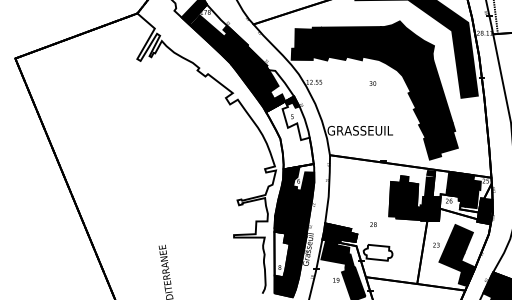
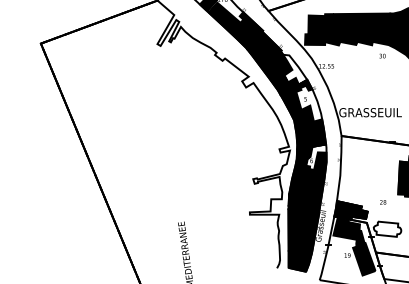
text: (372, 83) -> (382, 56), moved
fill: (289, 135) -> (302, 117), added
fill: (281, 254) -> (295, 230), added

